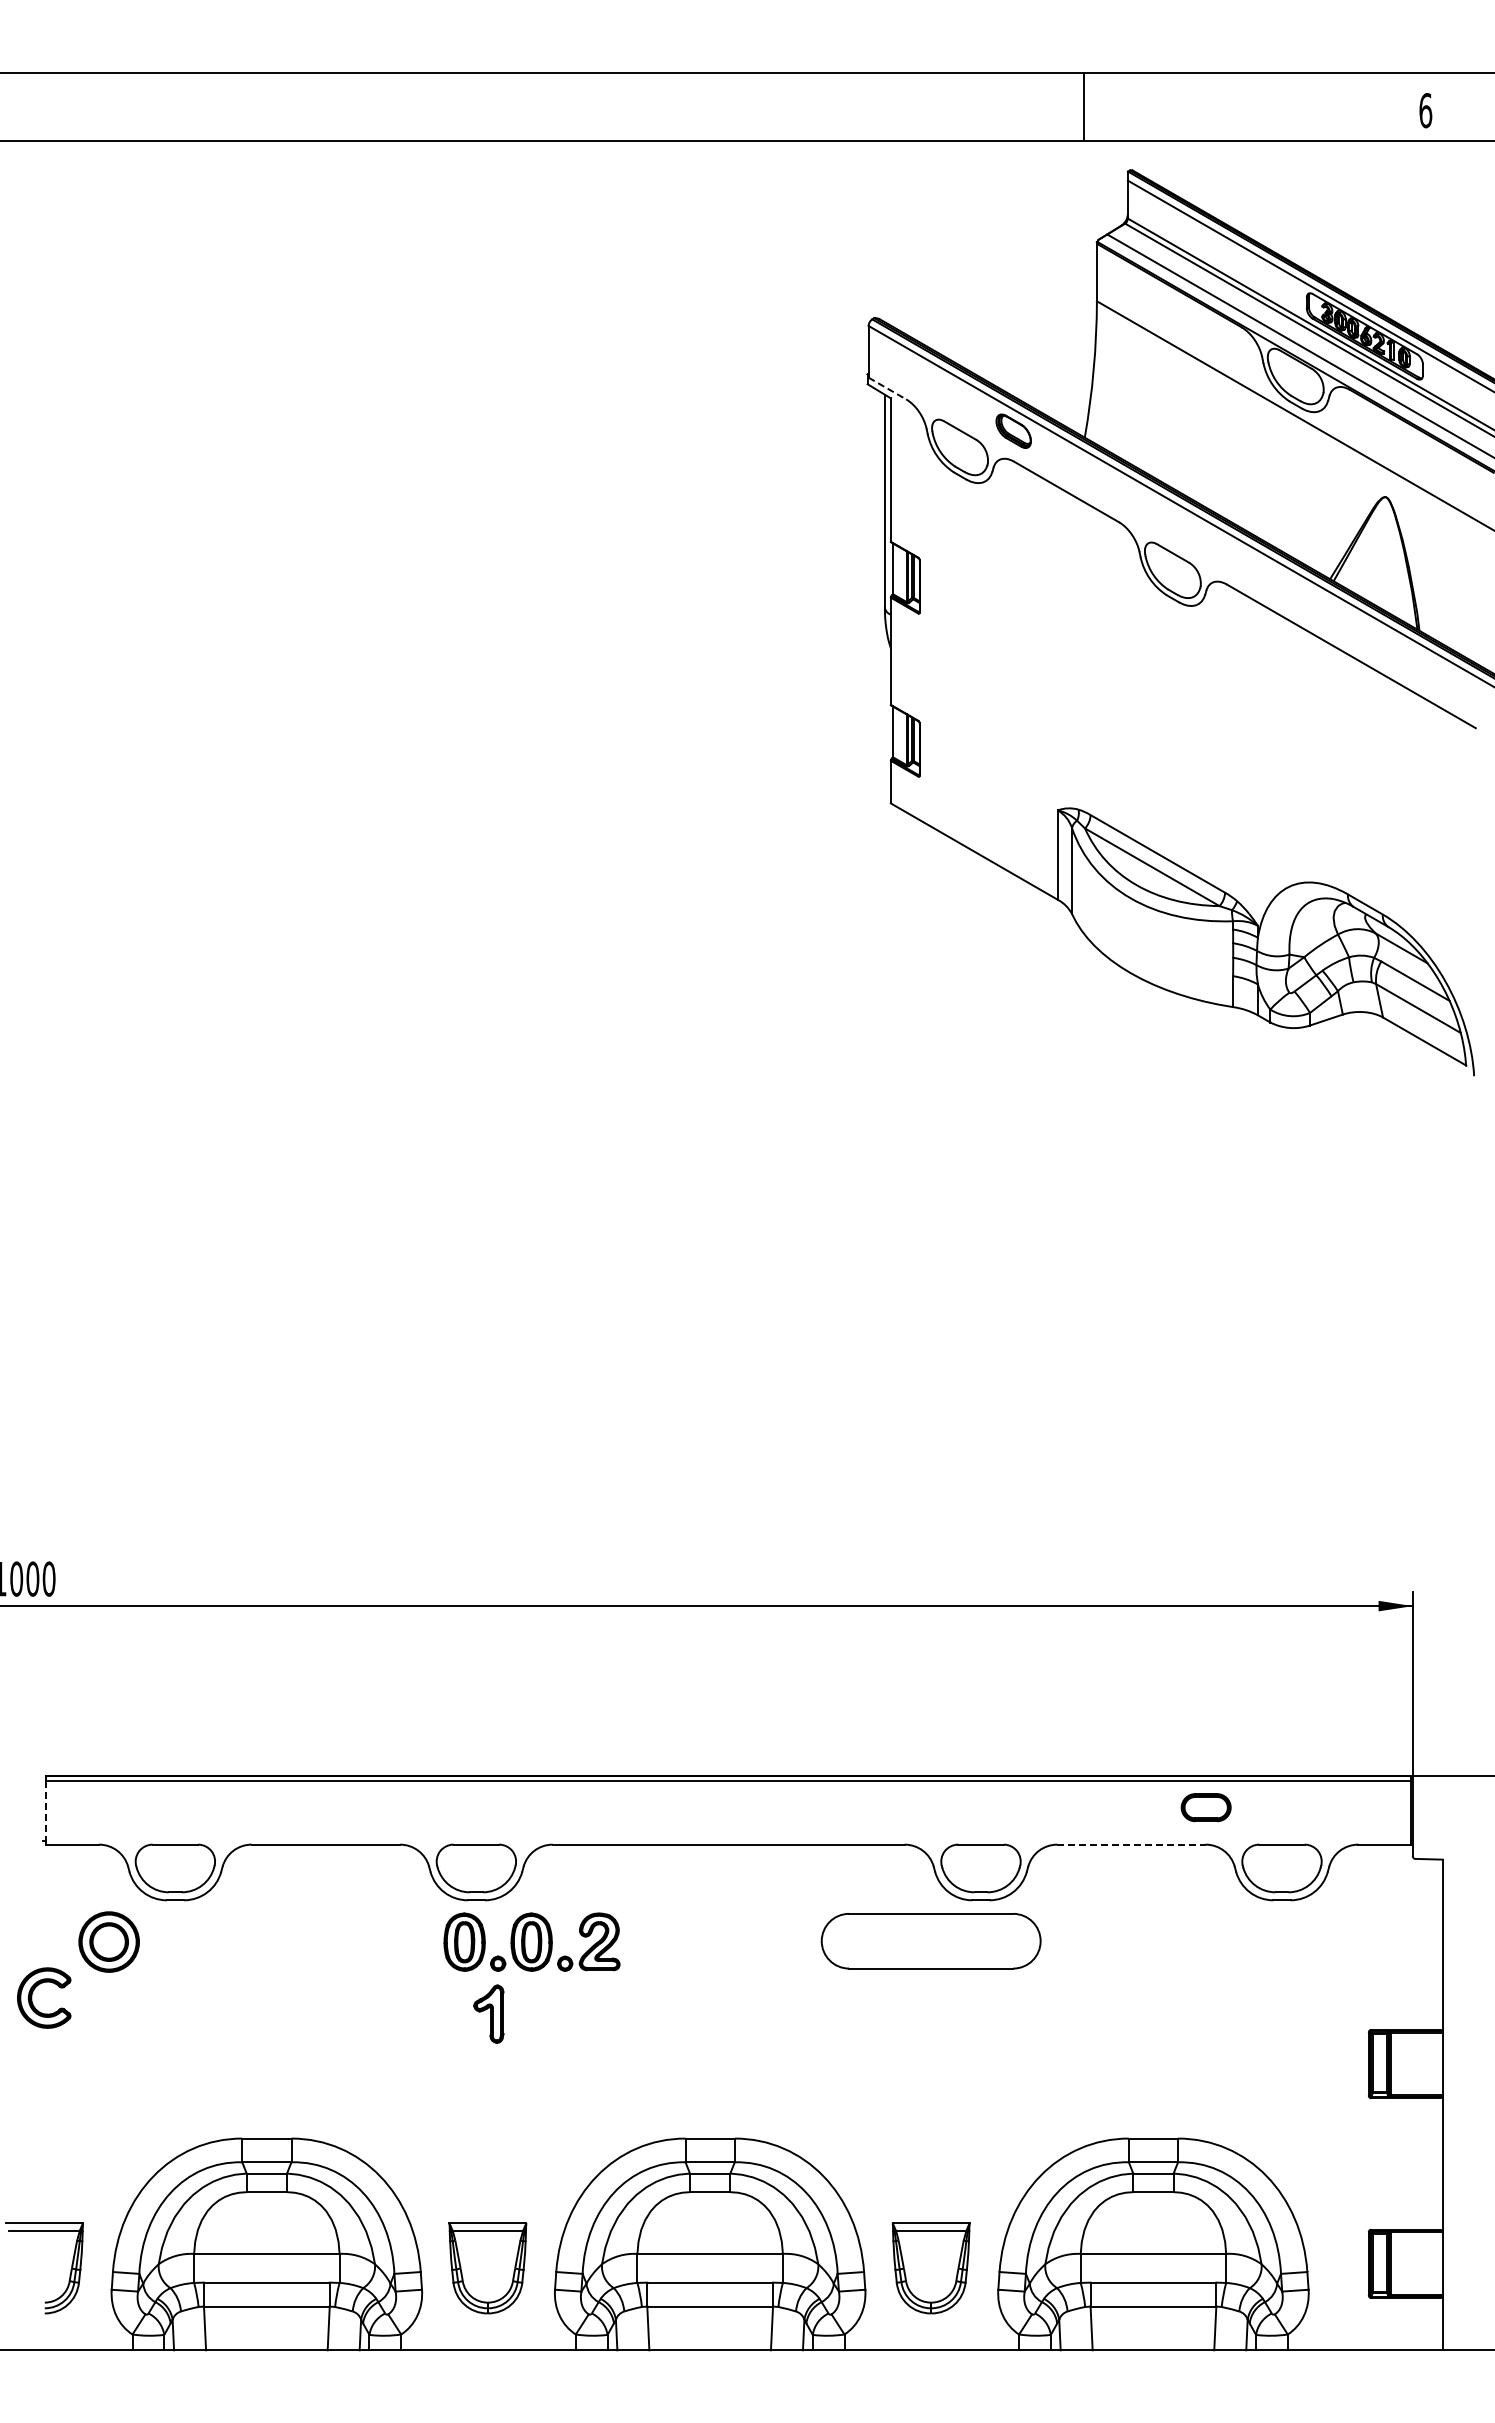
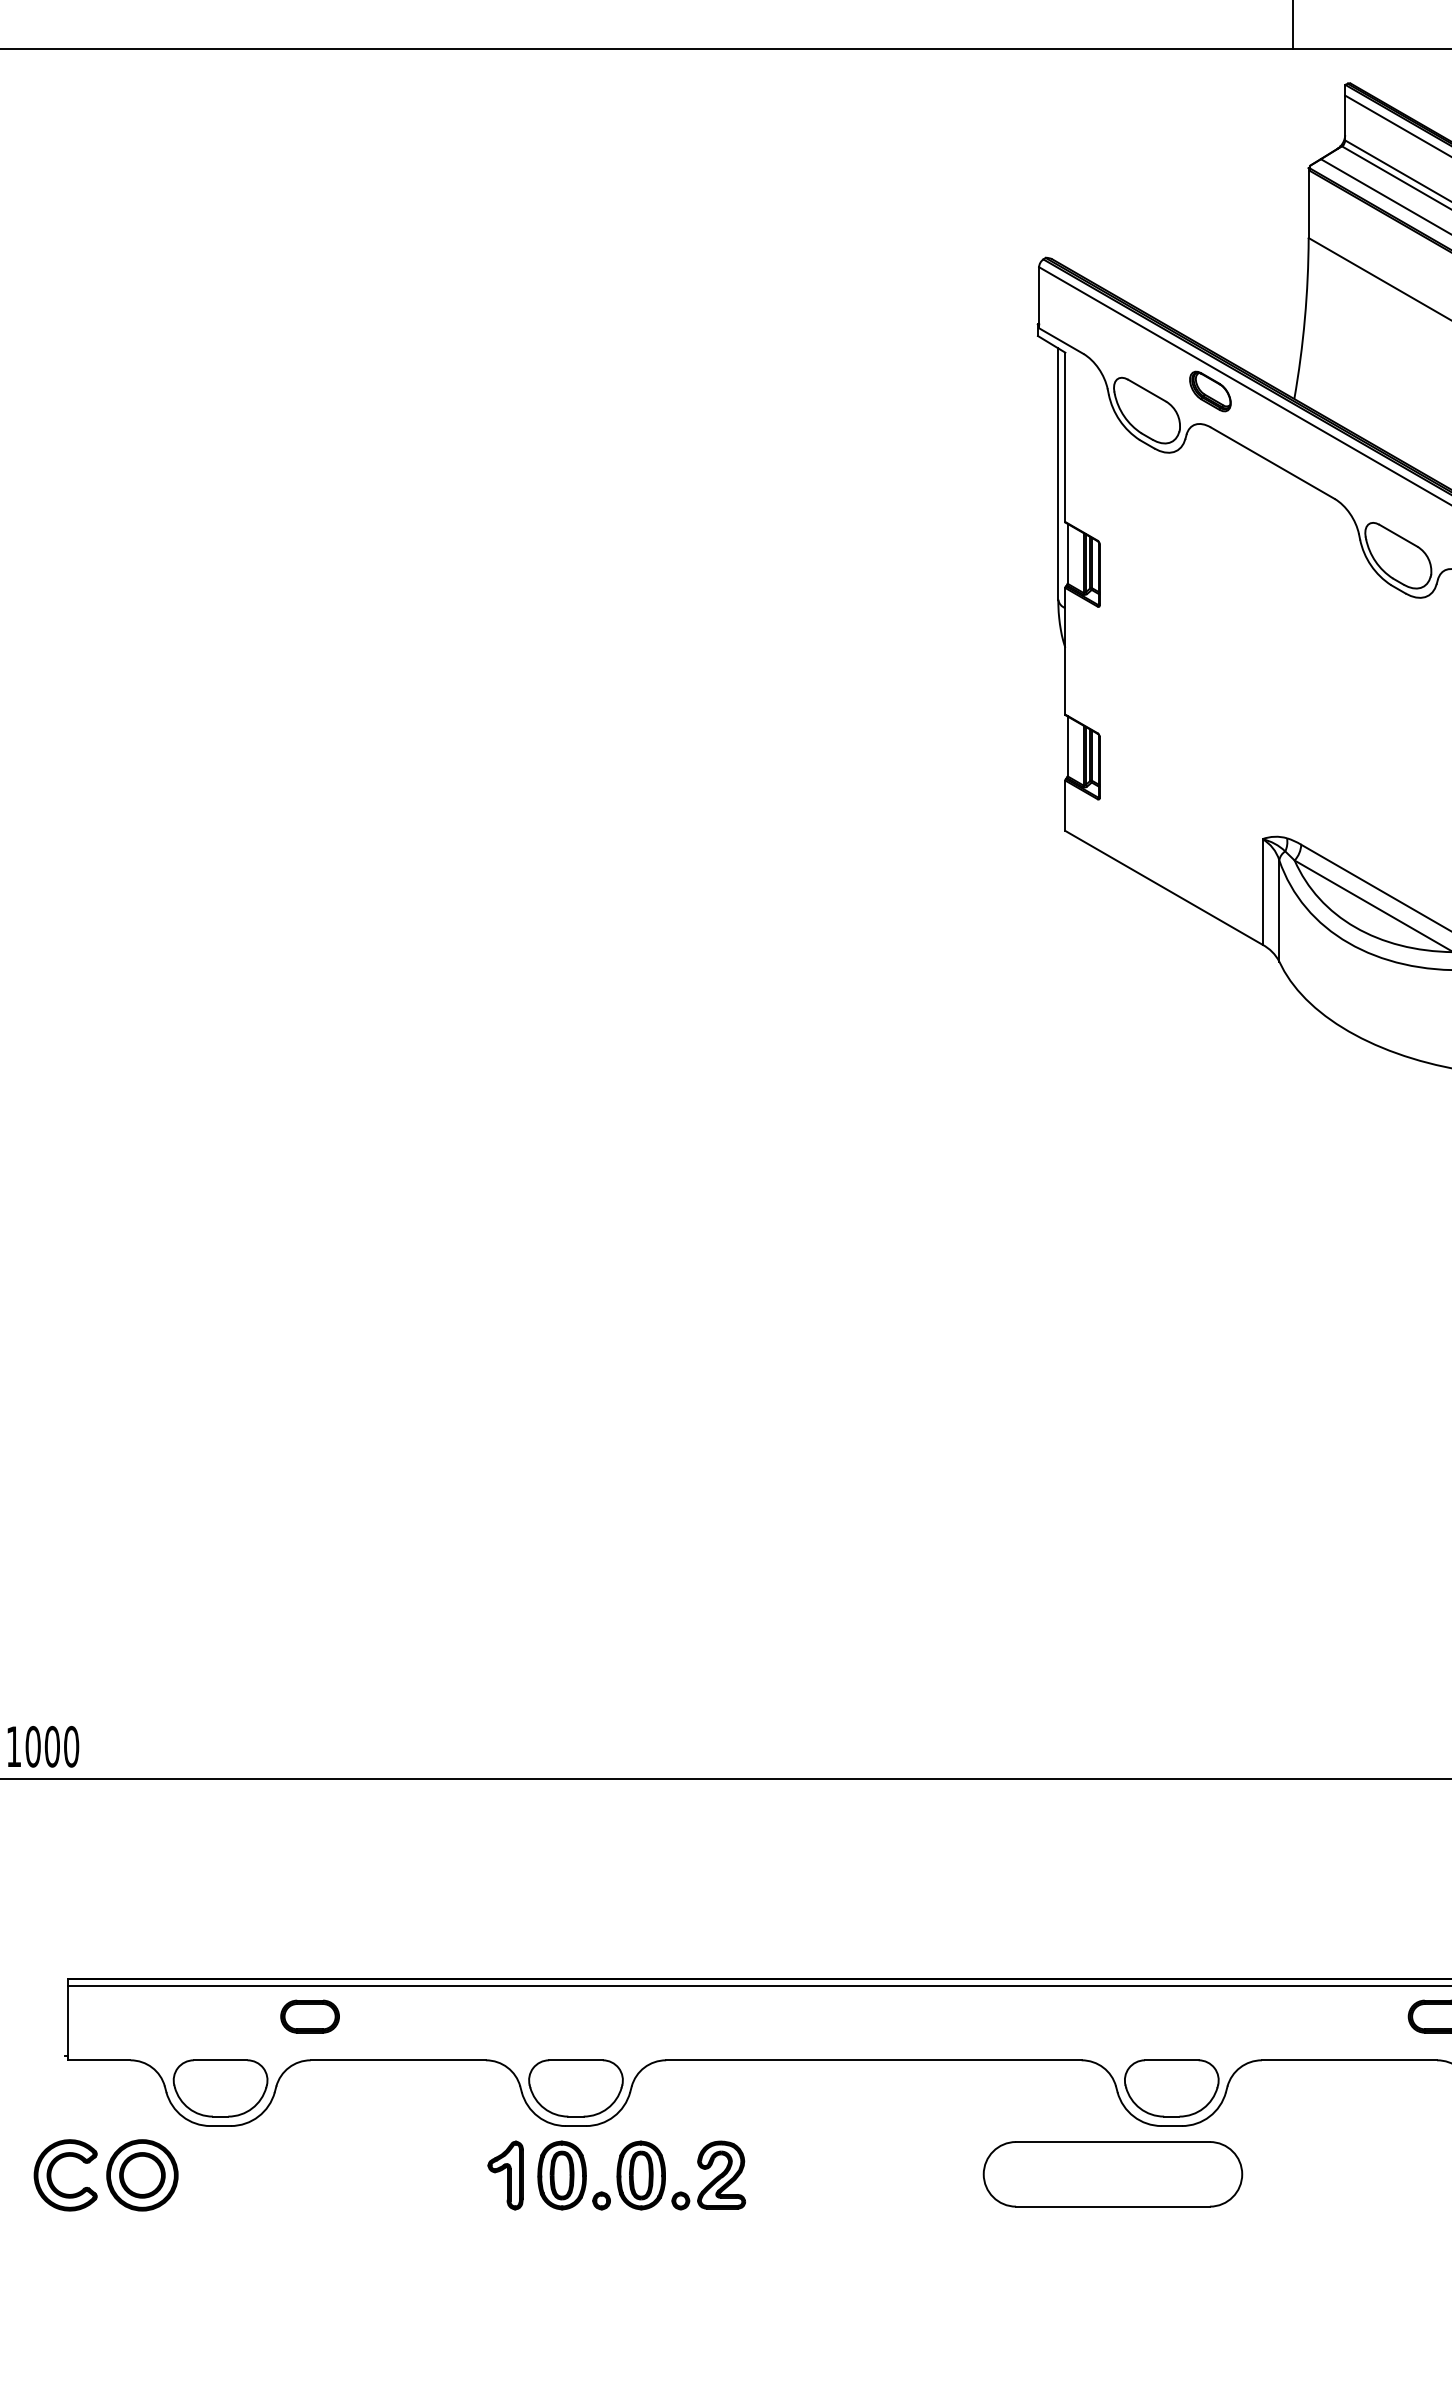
line: (887, 388) -> (1061, 341), dashed -> solid
part: (250, 1807) -> (309, 2016), added
line: (45, 1812) -> (67, 2022), dashed -> solid
line: (1131, 1844) -> (1349, 2060), dashed -> solid
part: (32, 1997) -> (51, 2174), moved
part: (488, 2013) -> (505, 2174), moved

